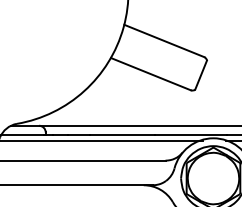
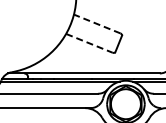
line: (162, 40) -> (96, 23), solid -> dashed
line: (150, 74) -> (89, 43), solid -> dashed

